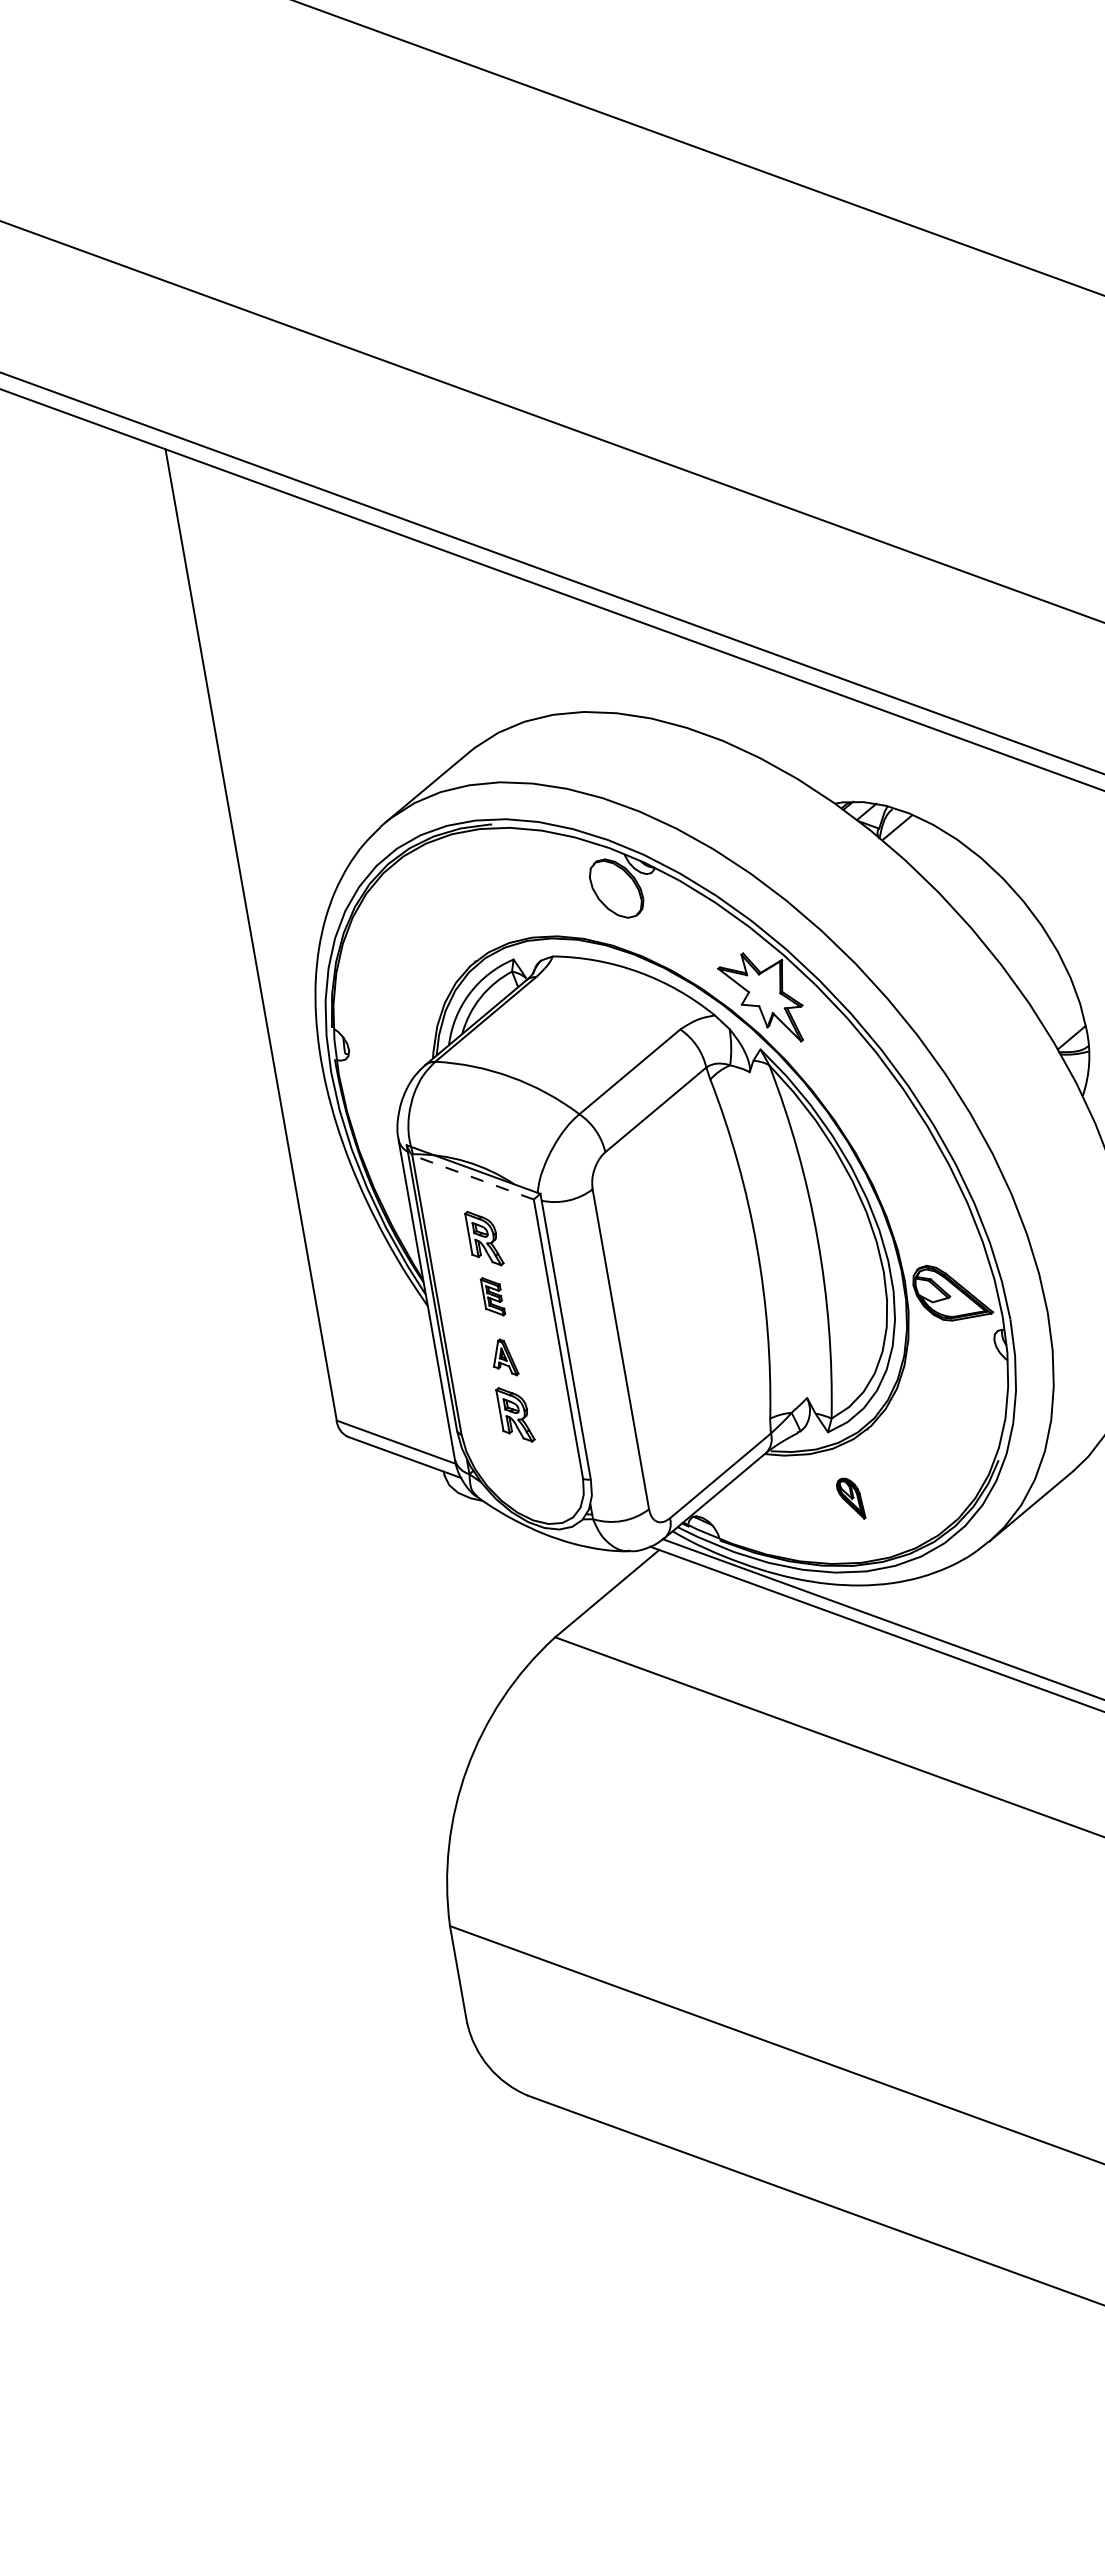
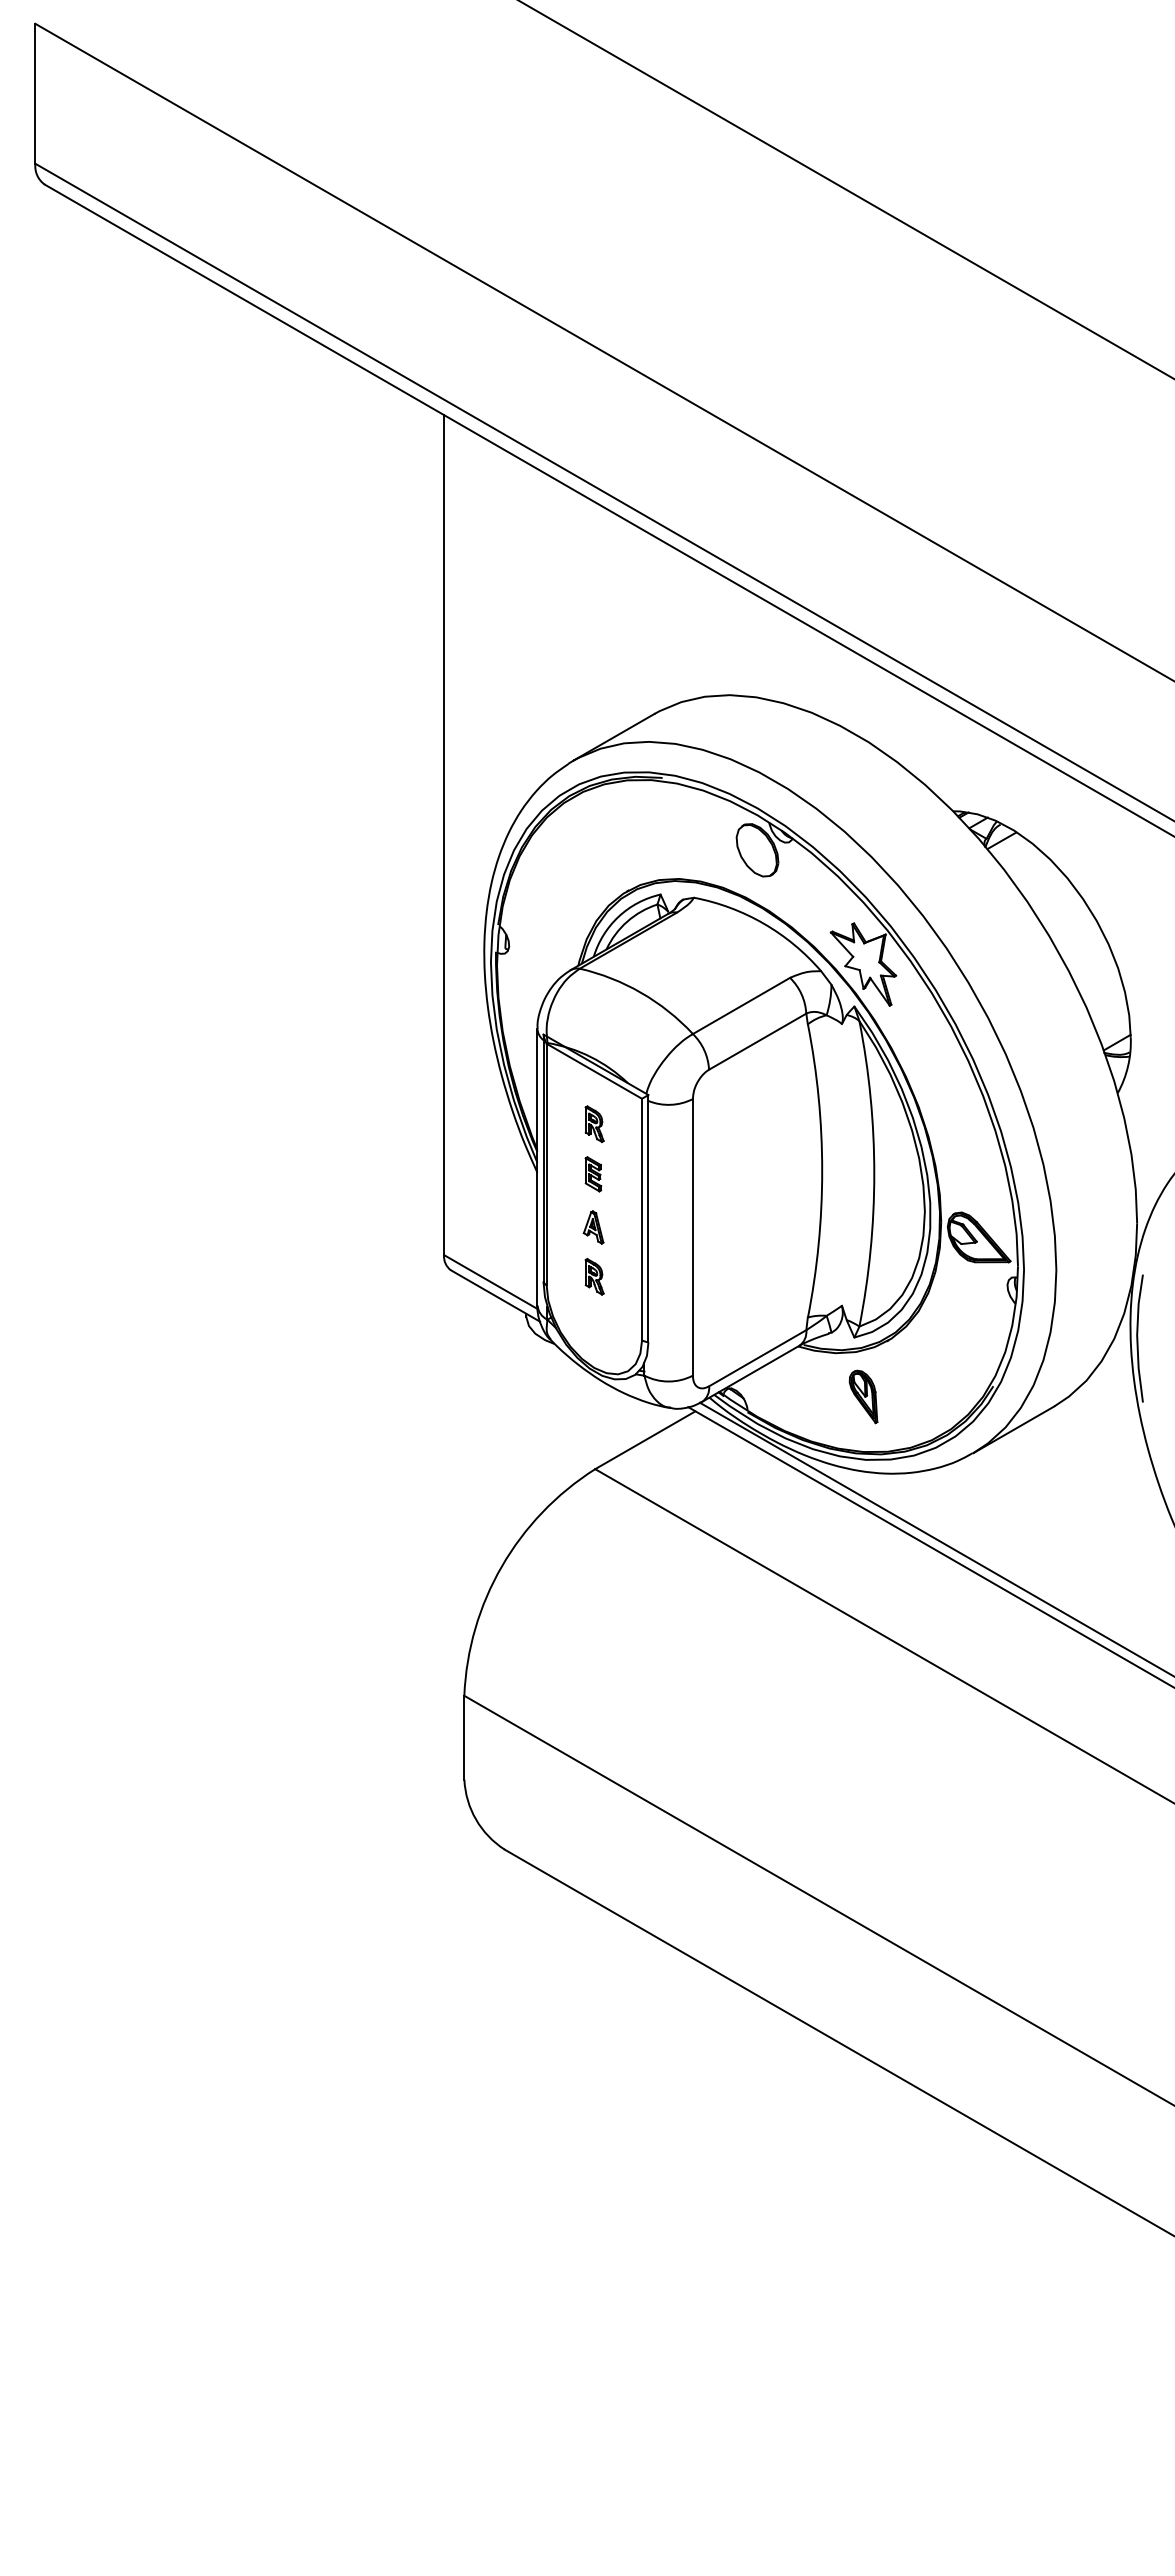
line: (472, 1177) -> (593, 1071), dashed -> solid
part: (483, 1237) -> (594, 1123), size x0.71
part: (515, 1414) -> (594, 1276), size x0.71
part: (850, 1498) -> (863, 1396), size x1.43

